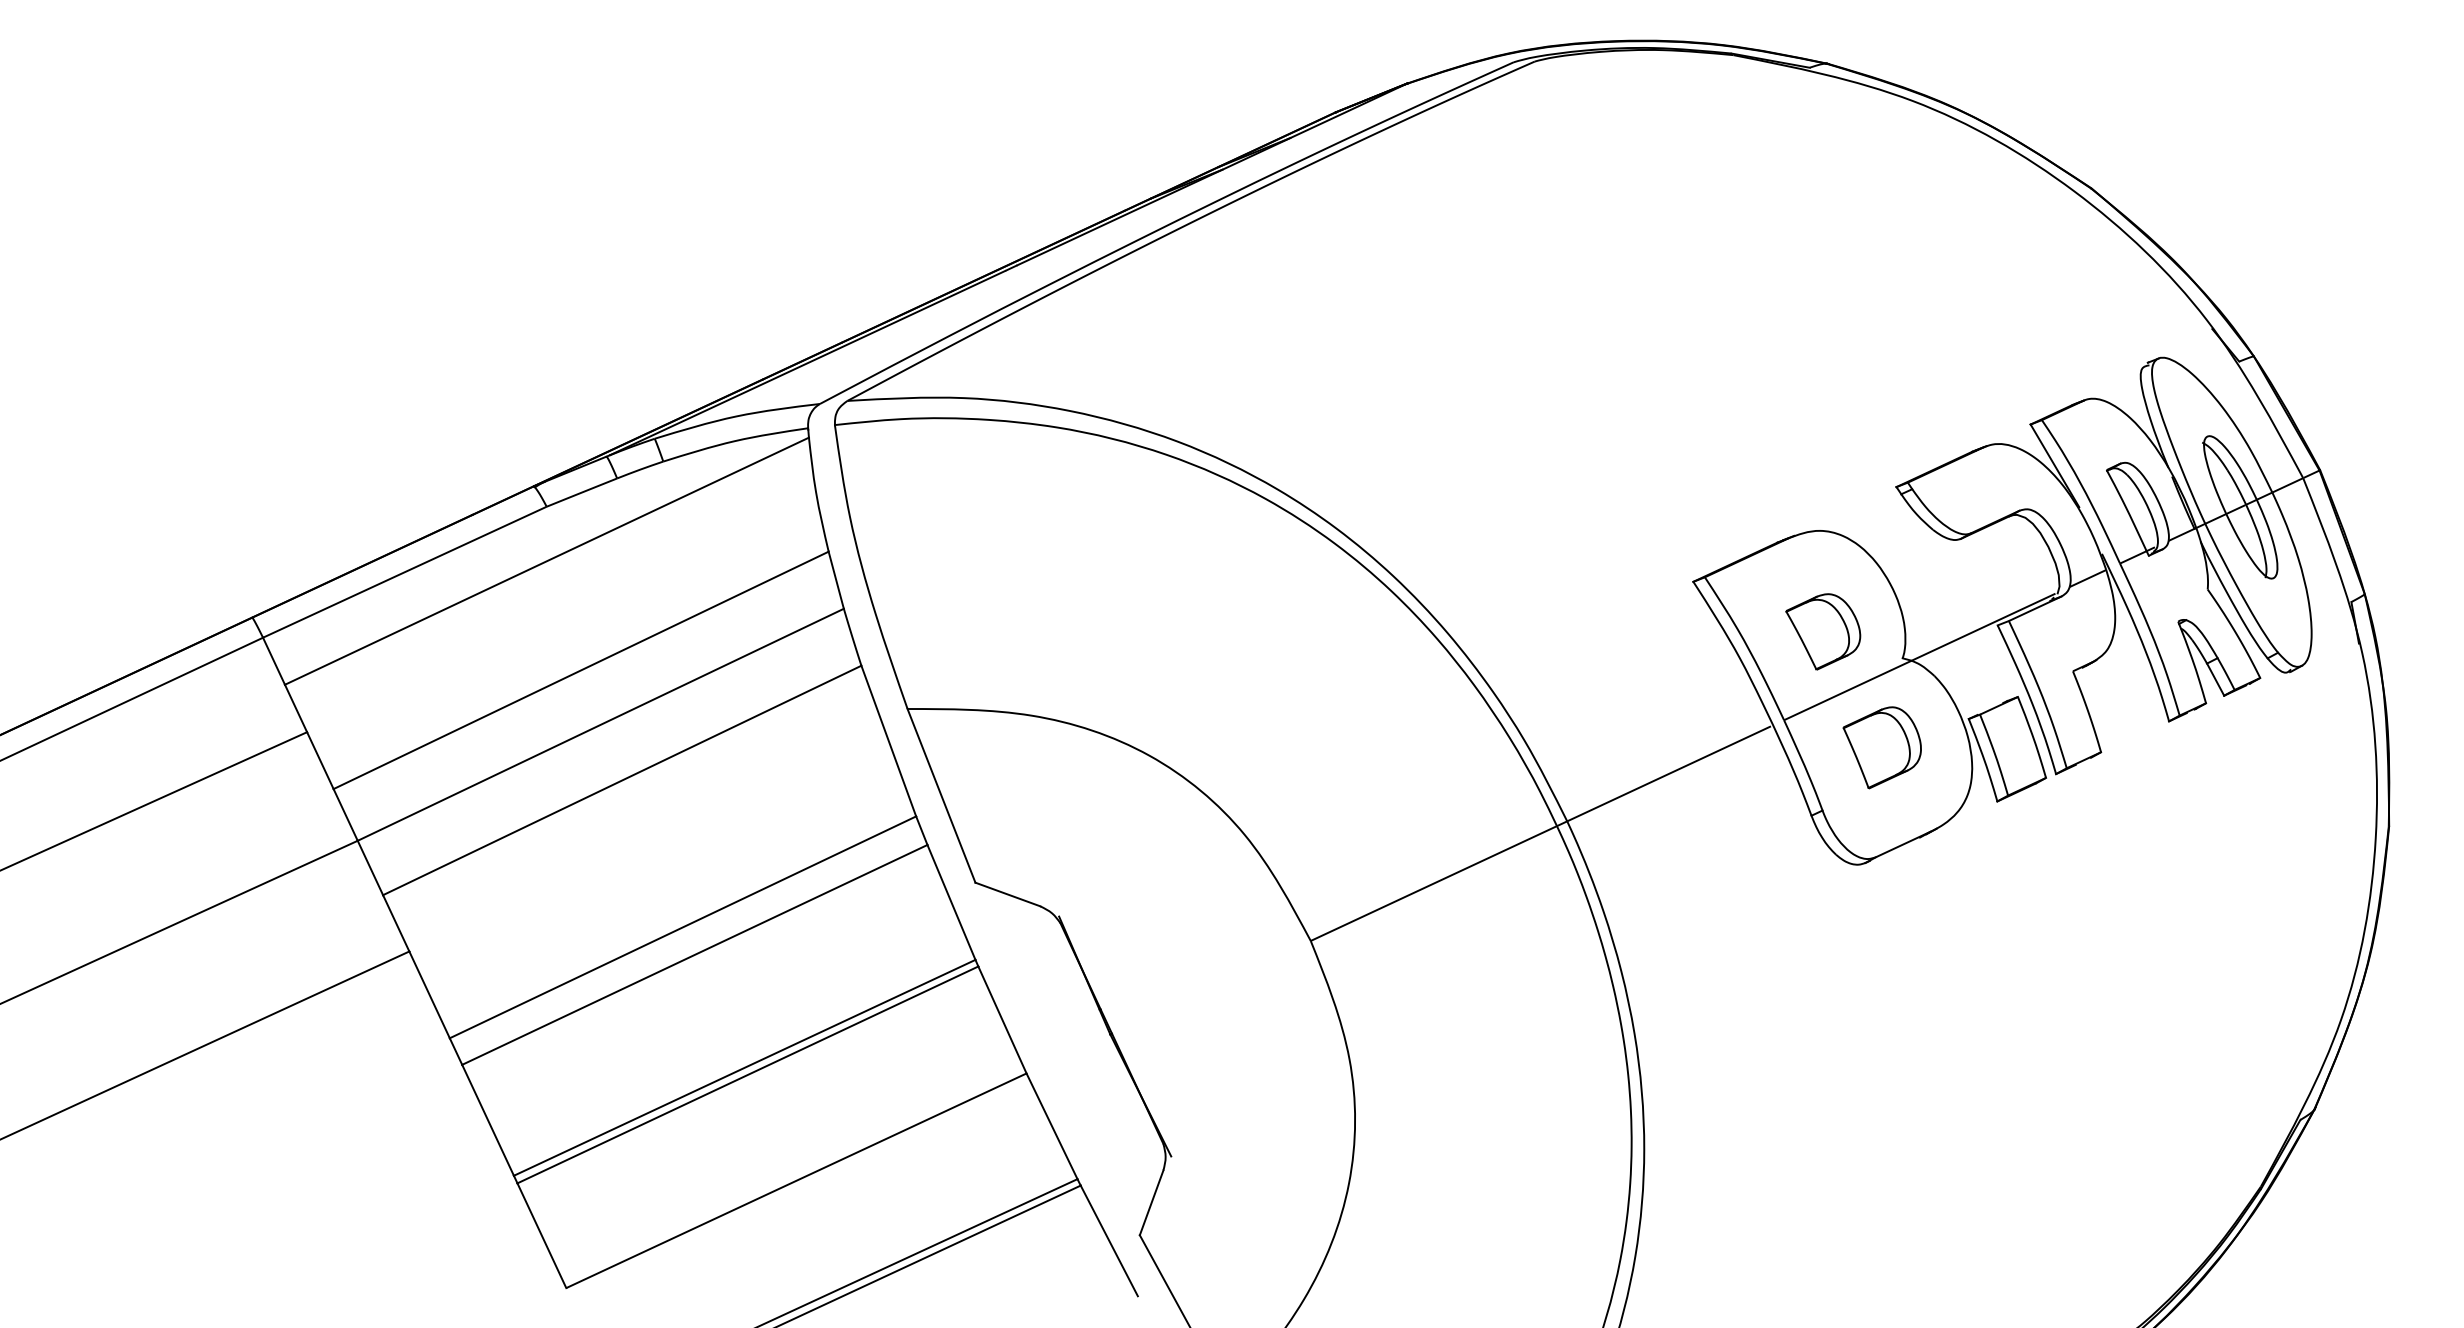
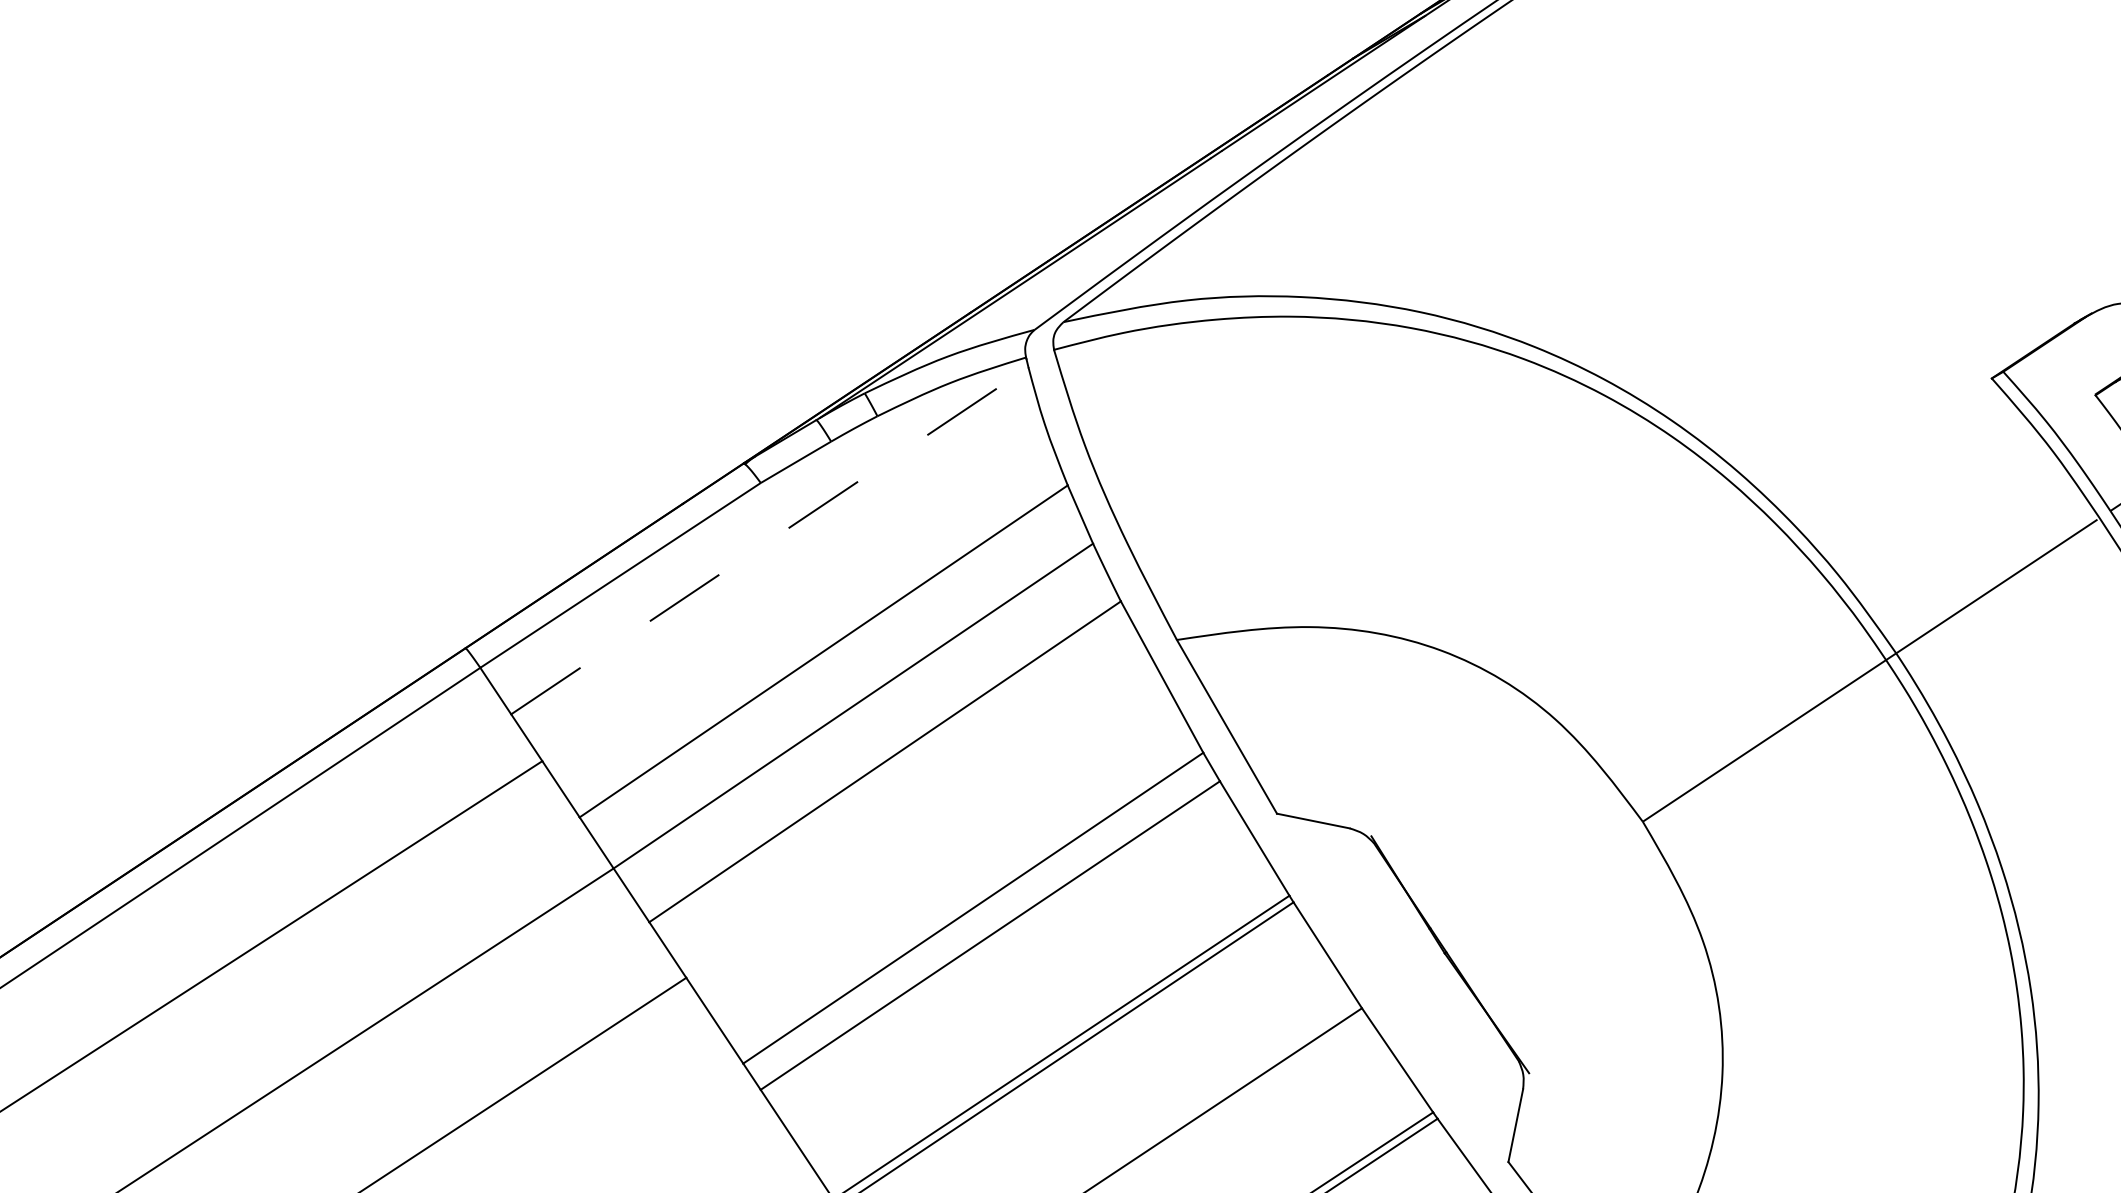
line: (546, 561) -> (769, 541), solid -> dashed

